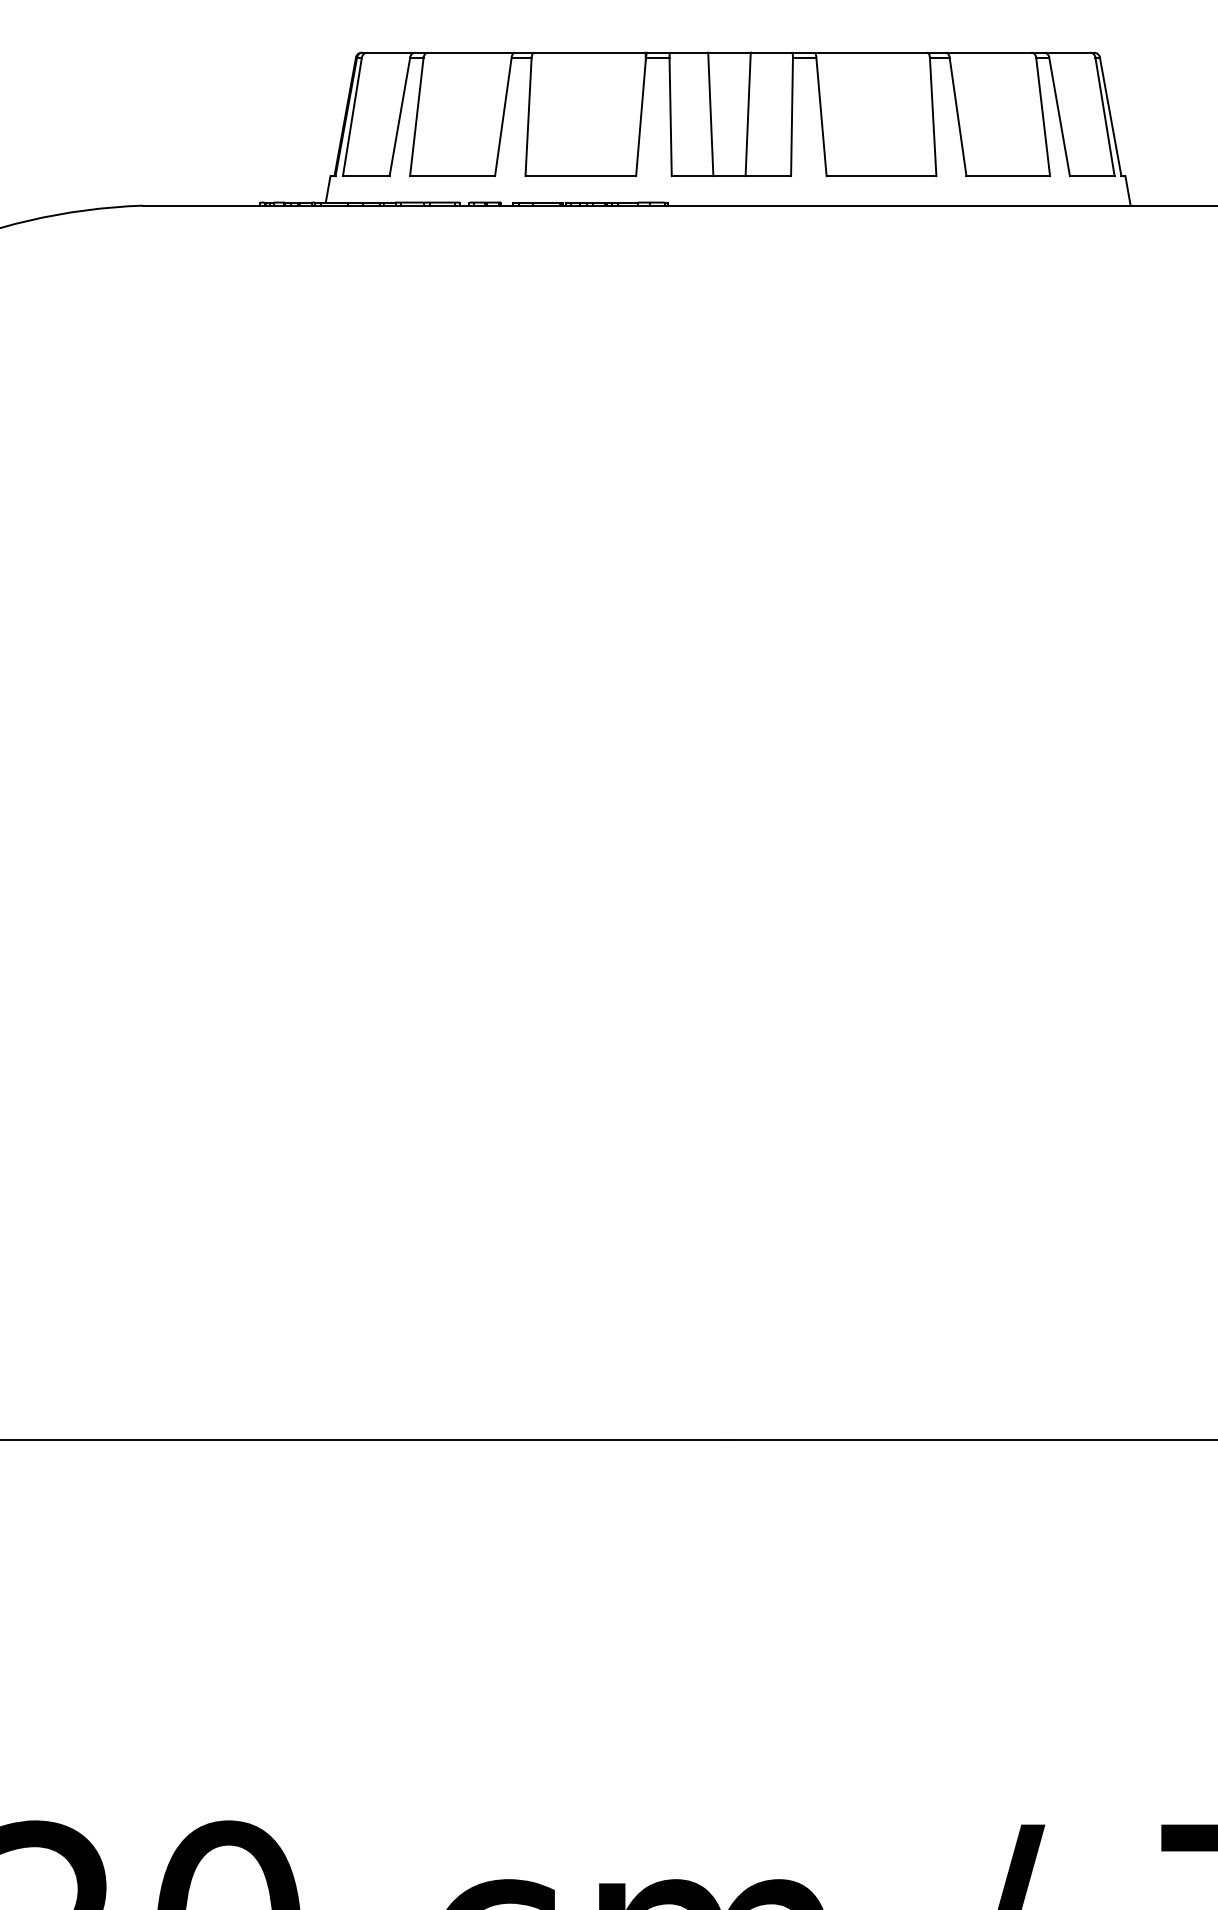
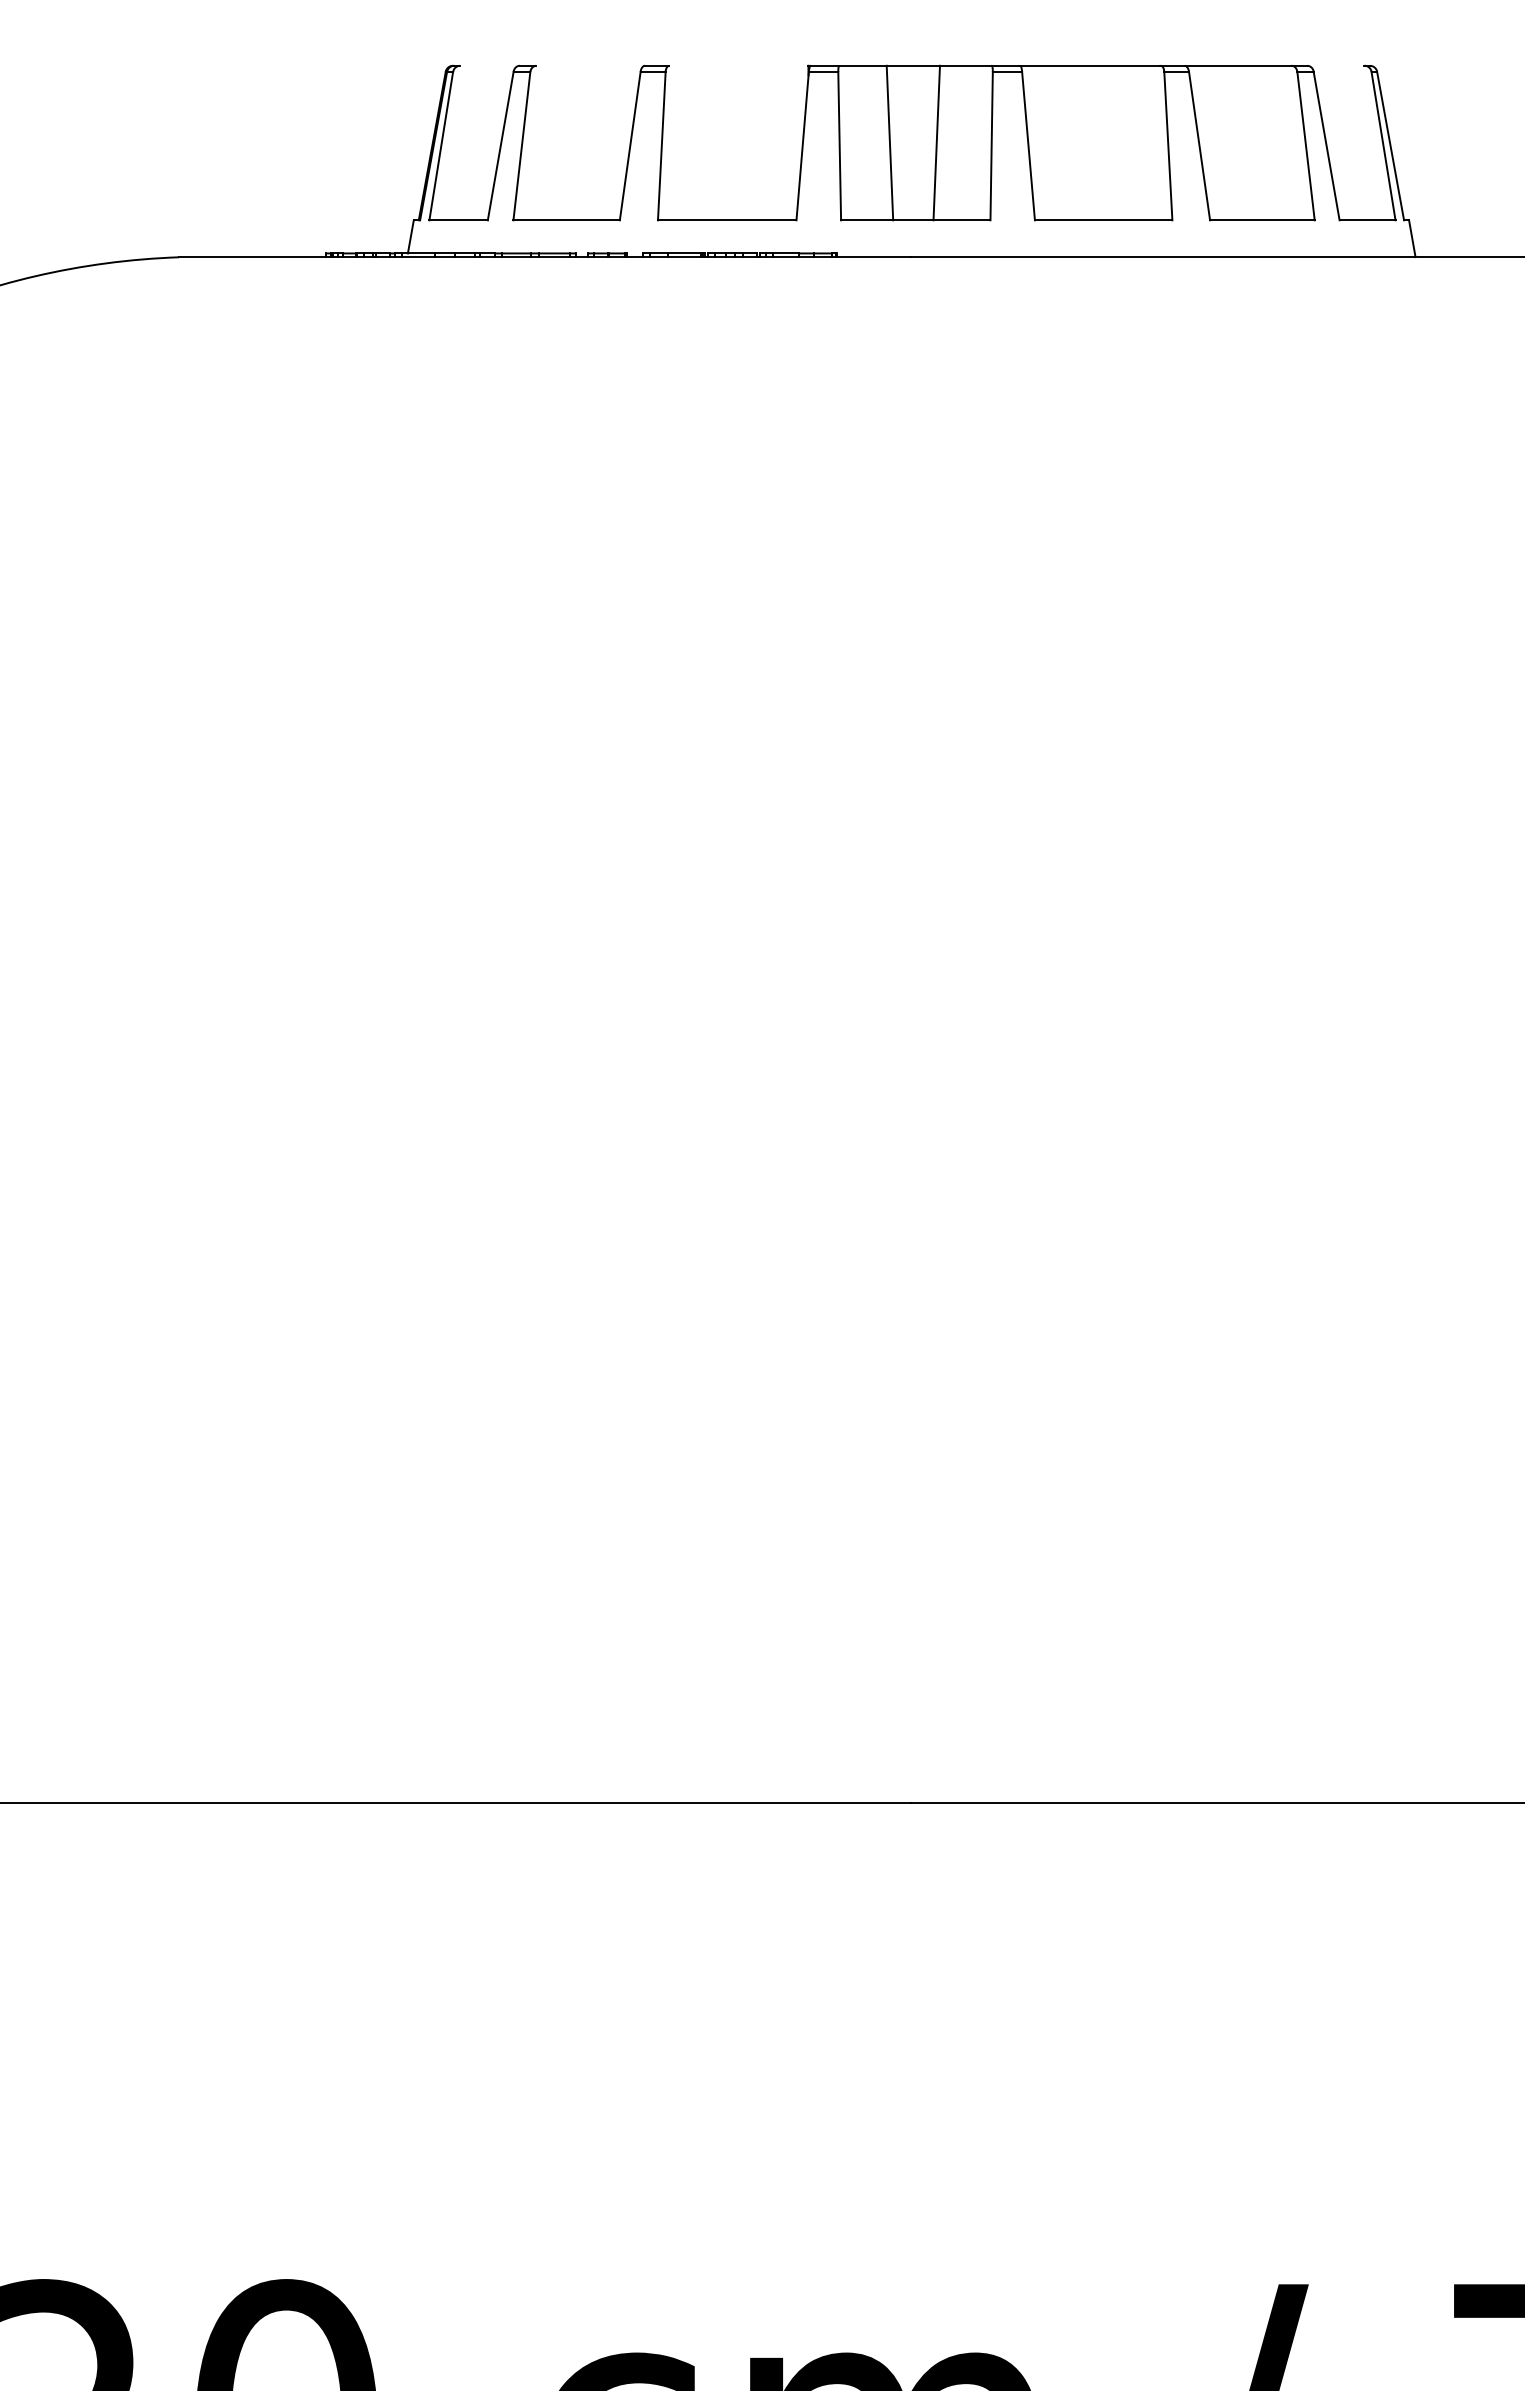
line: (390, 52) -> (489, 65), removed
line: (471, 52) -> (590, 65), removed
line: (589, 52) -> (738, 65), removed
line: (1066, 52) -> (1335, 65), removed

